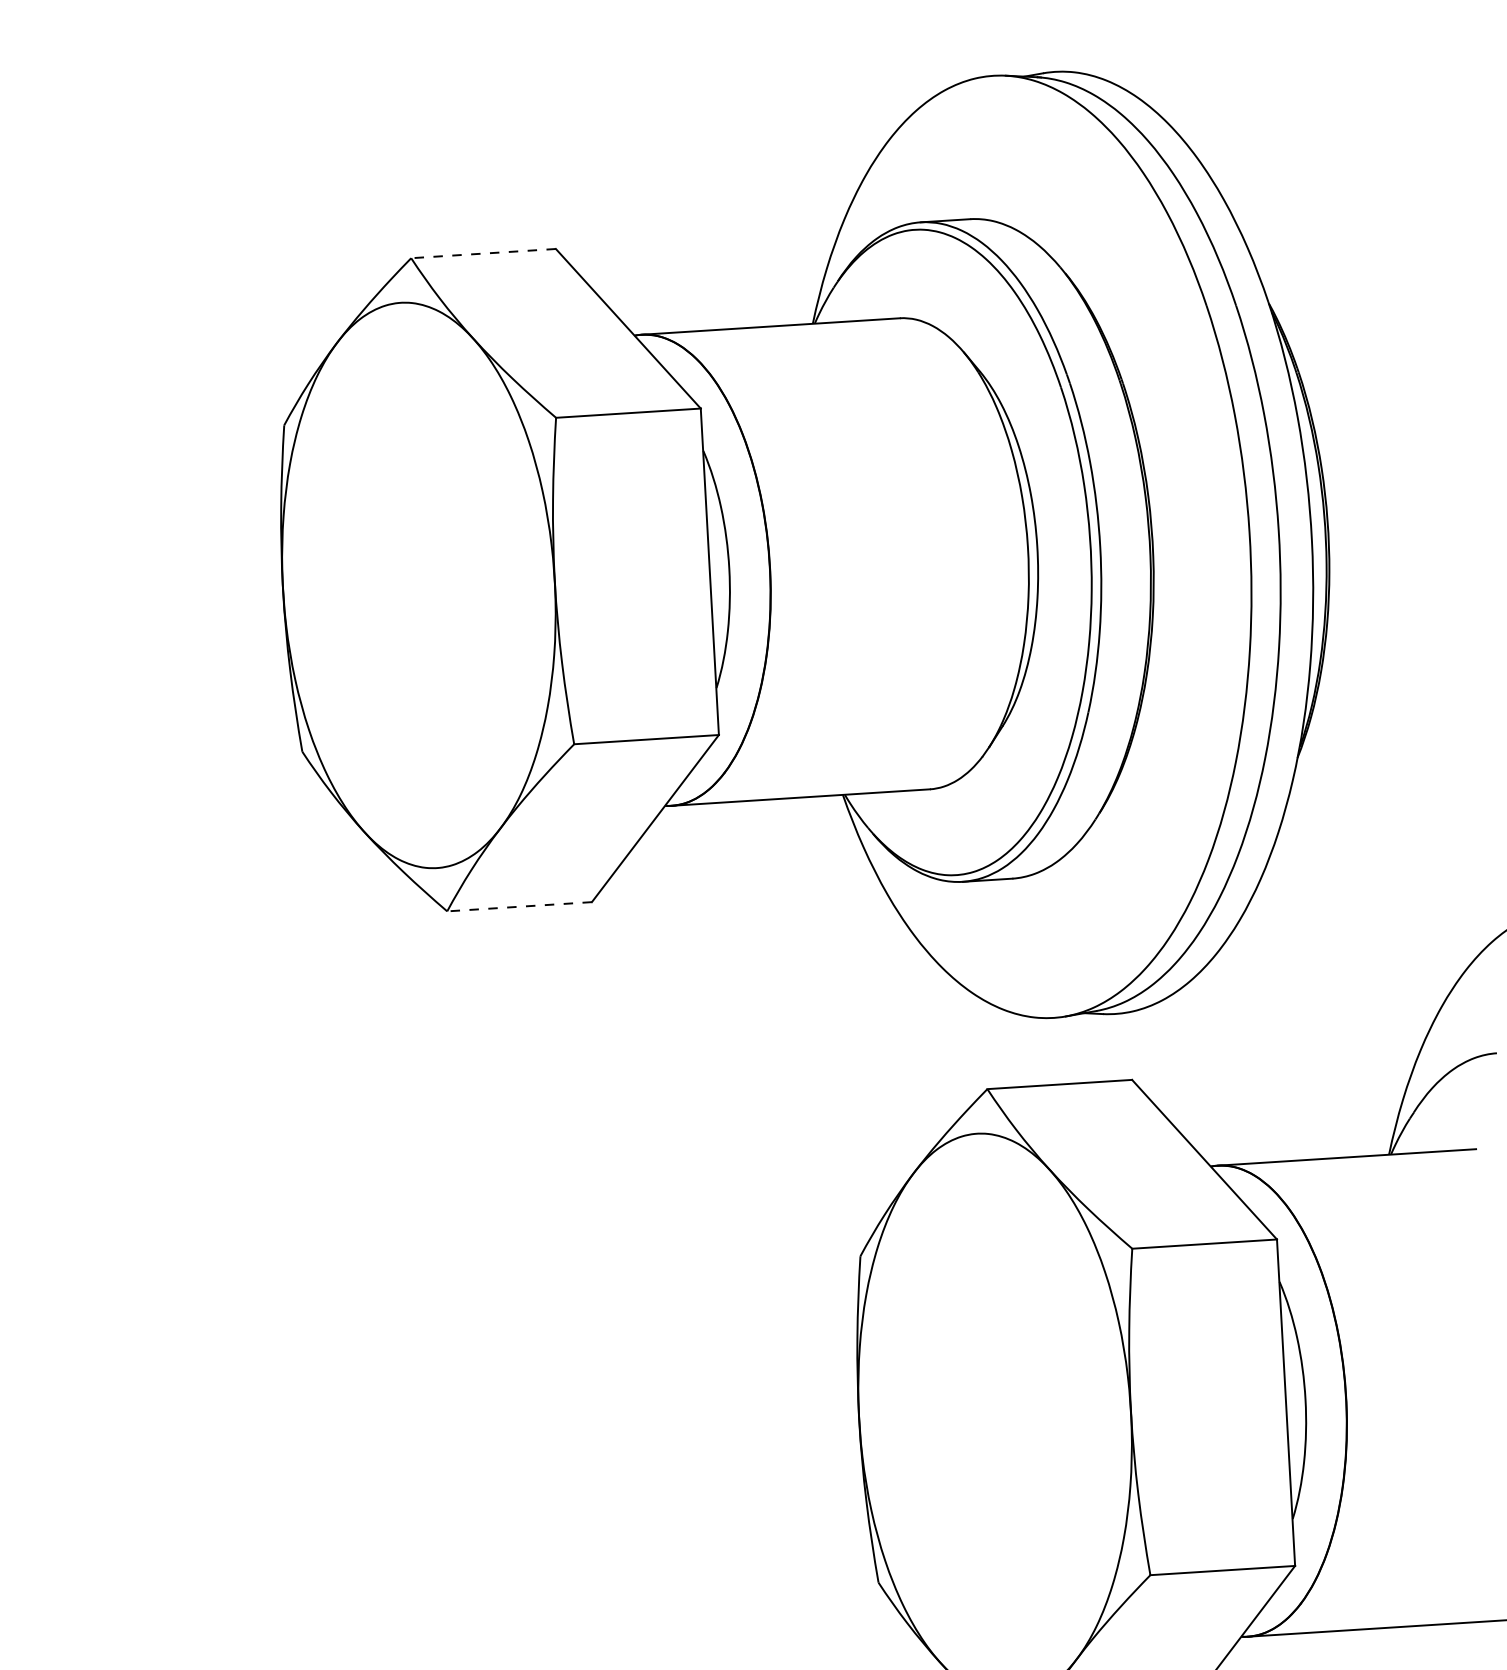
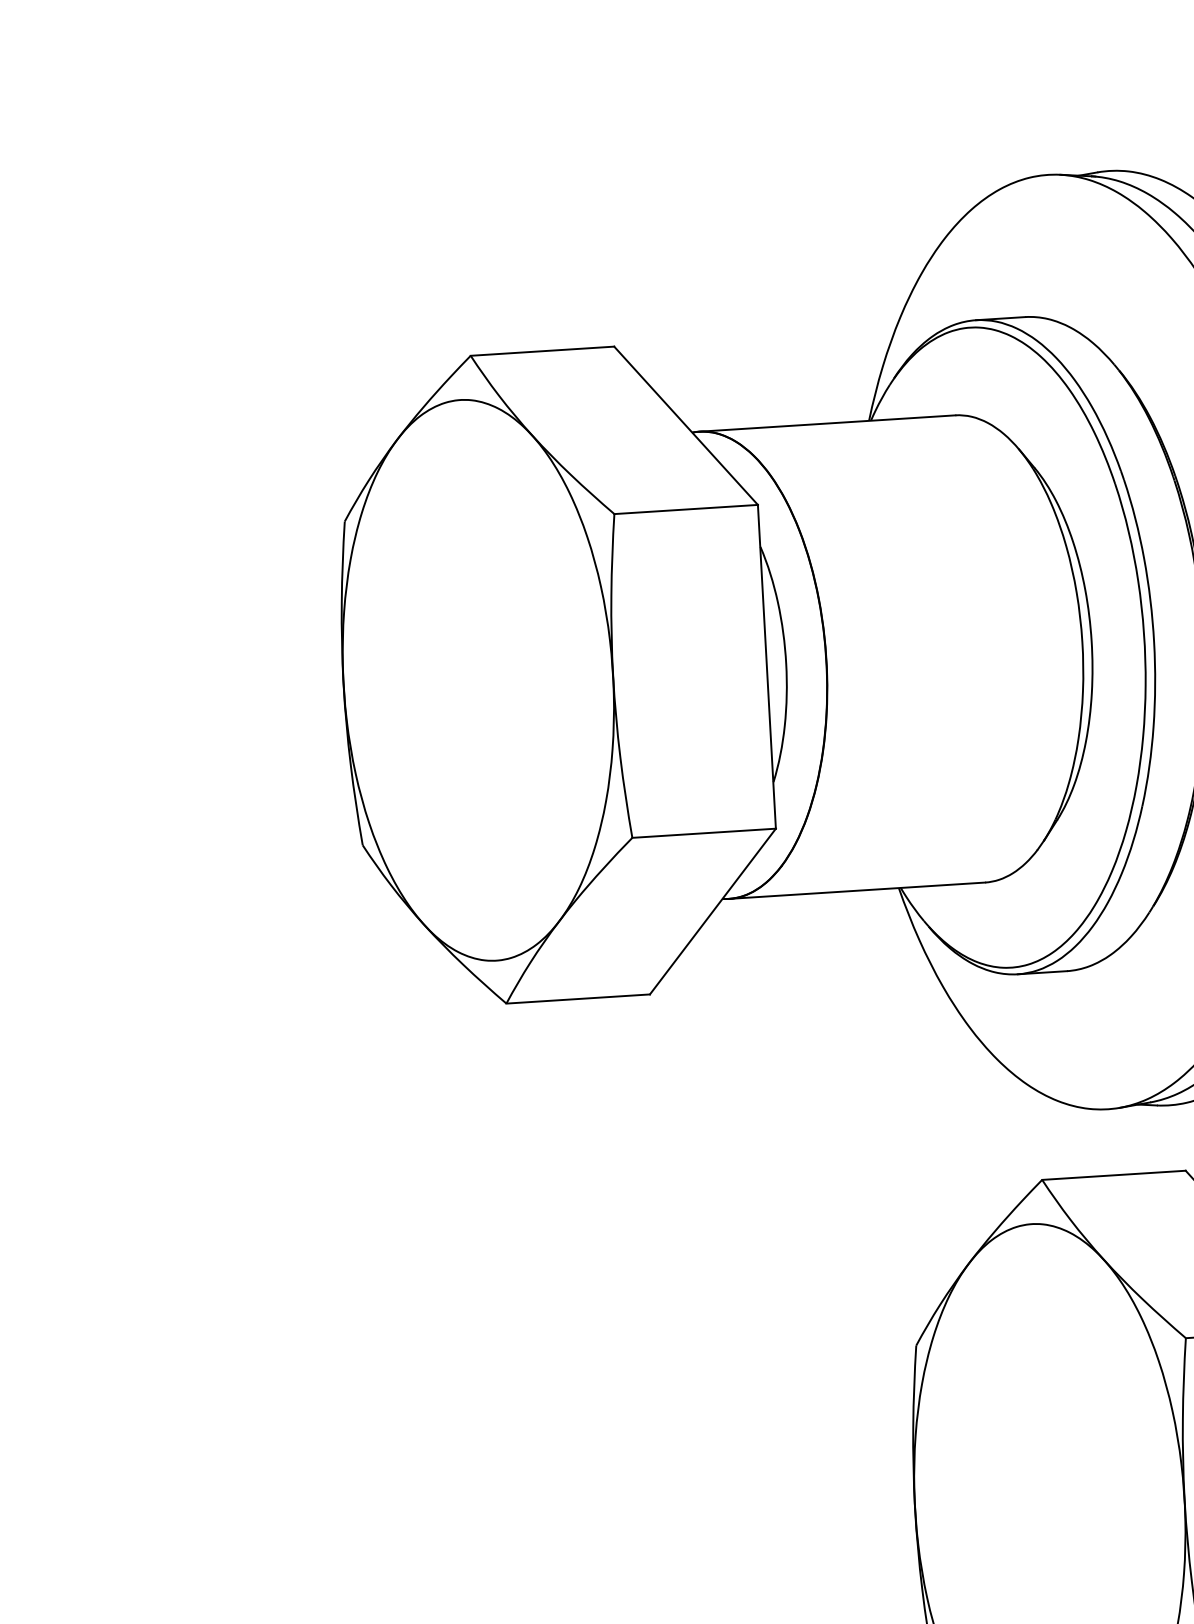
line: (483, 253) -> (542, 351), dashed -> solid
line: (519, 906) -> (578, 998), dashed -> solid

